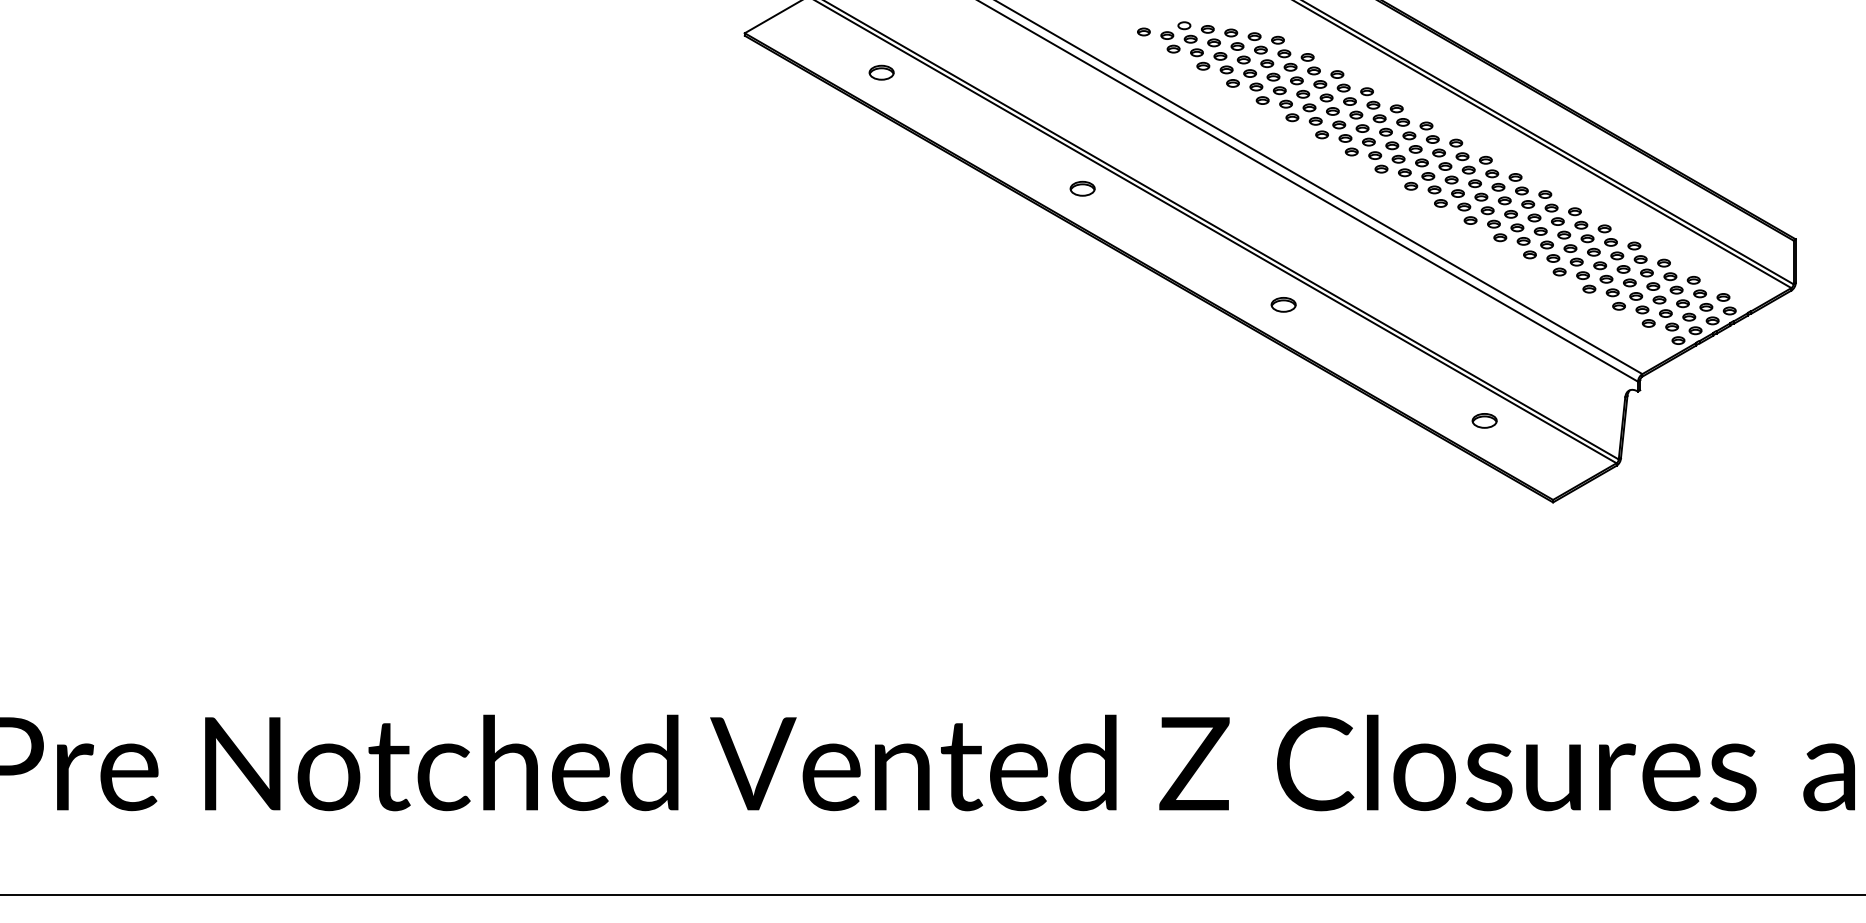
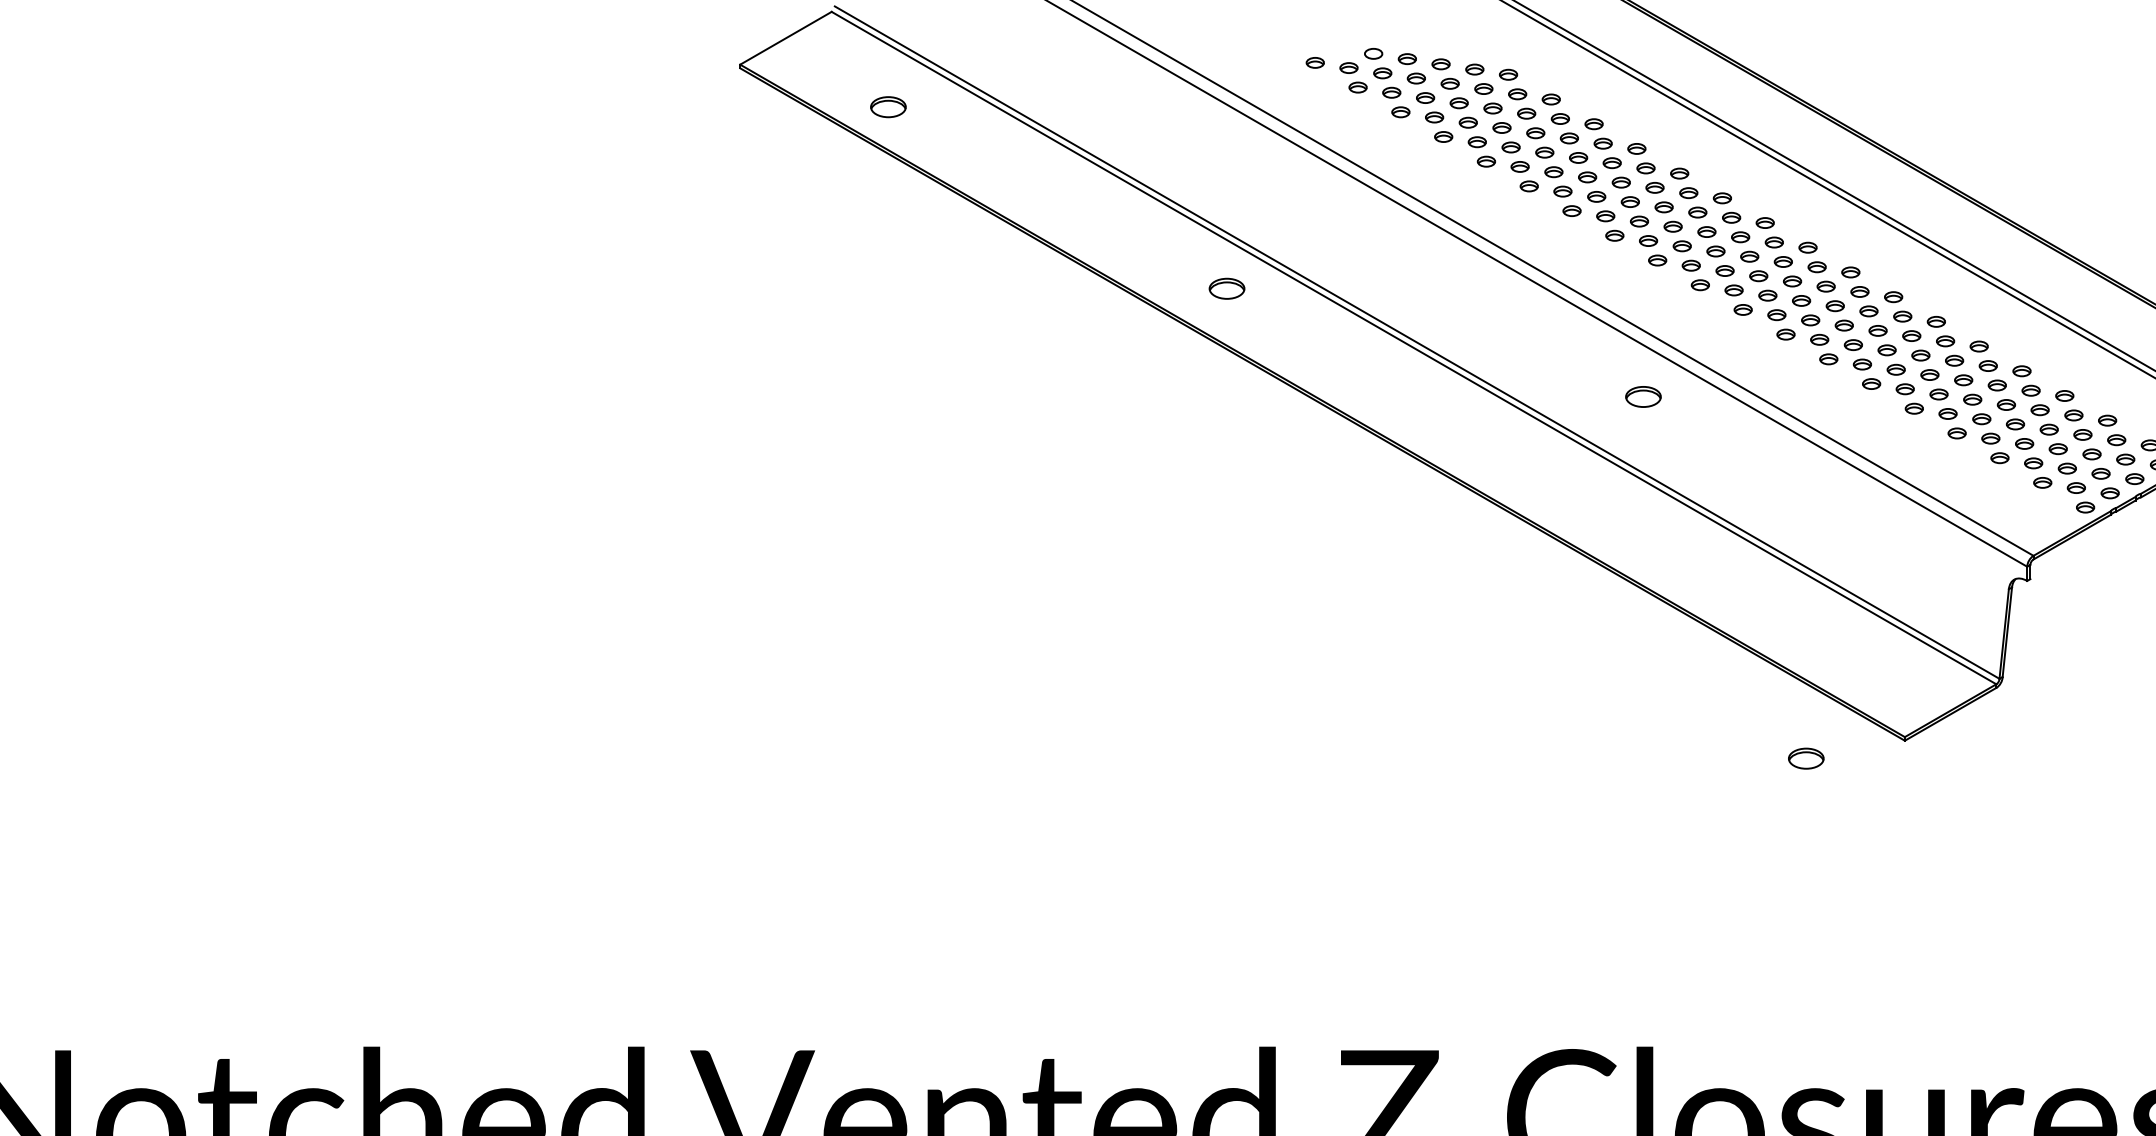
part: (881, 72) -> (888, 106), moved
part: (1283, 304) -> (1643, 396), moved
part: (1484, 420) -> (1806, 758), moved

